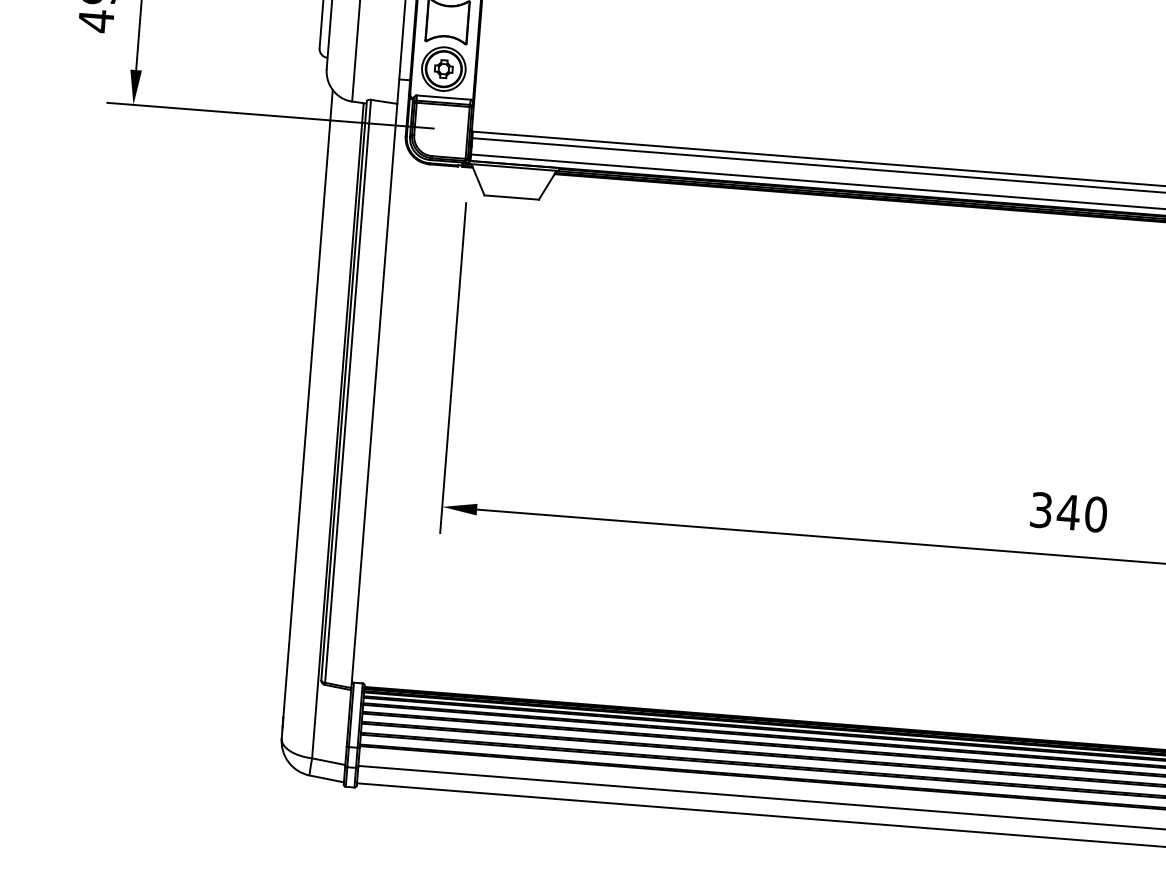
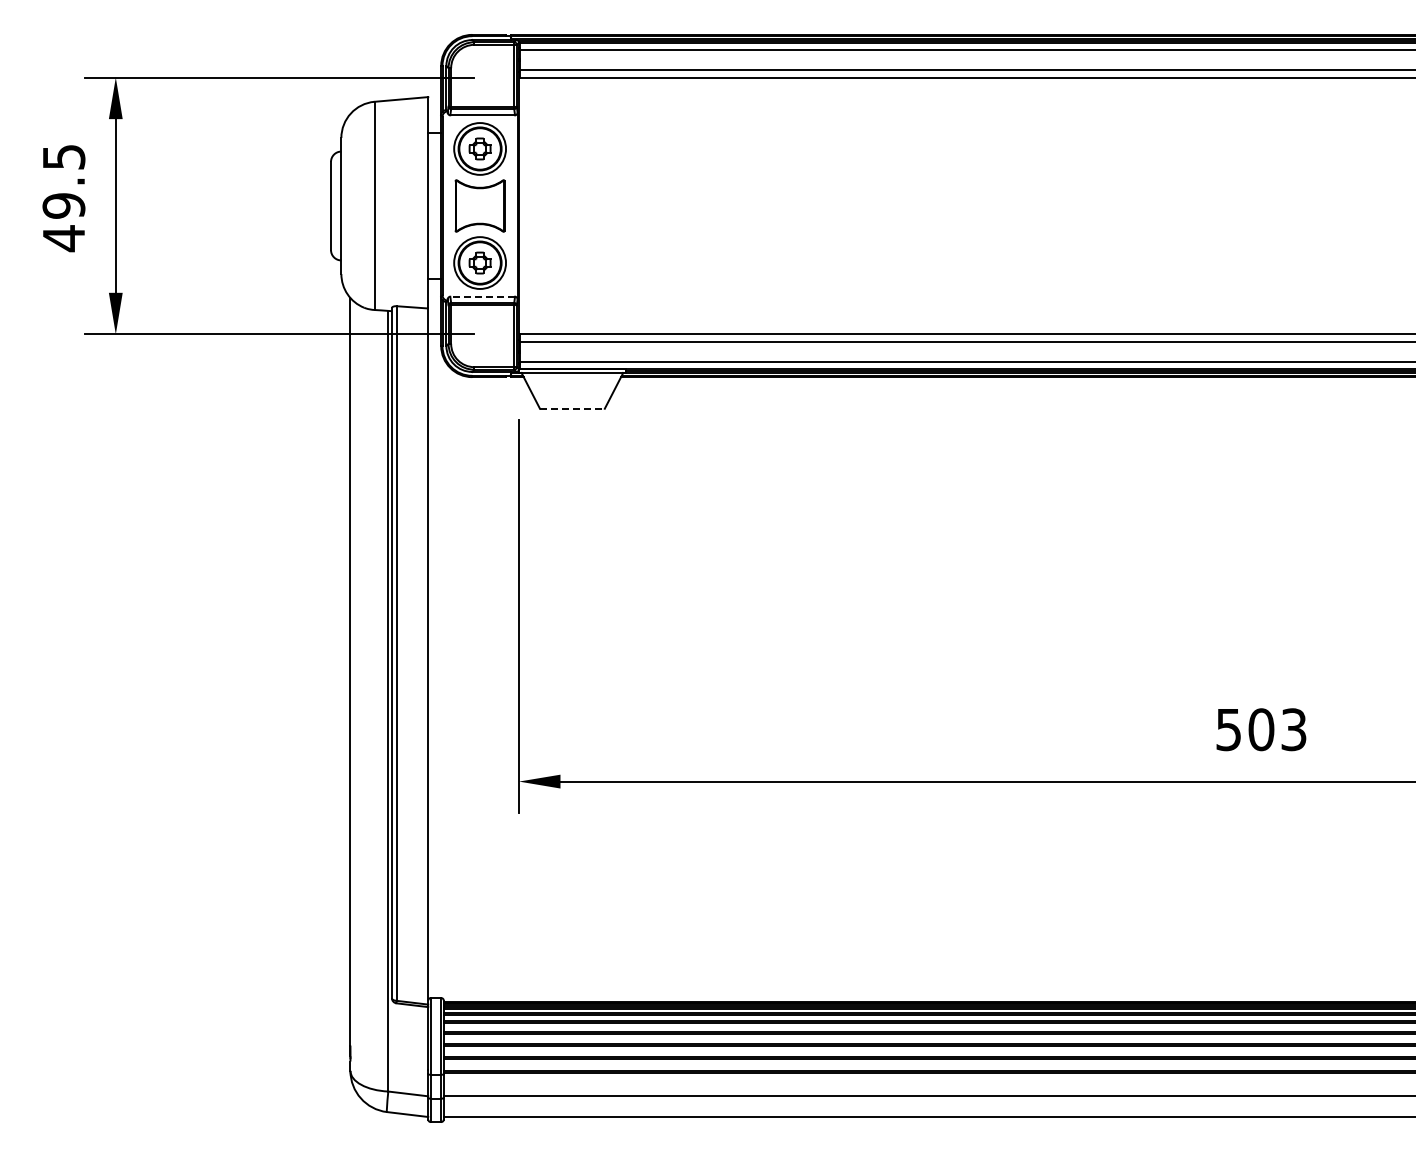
line: (443, 97) -> (482, 296), solid -> dashed
line: (511, 197) -> (572, 408), solid -> dashed
text: (1068, 512) -> (1261, 729), 340 -> 503

